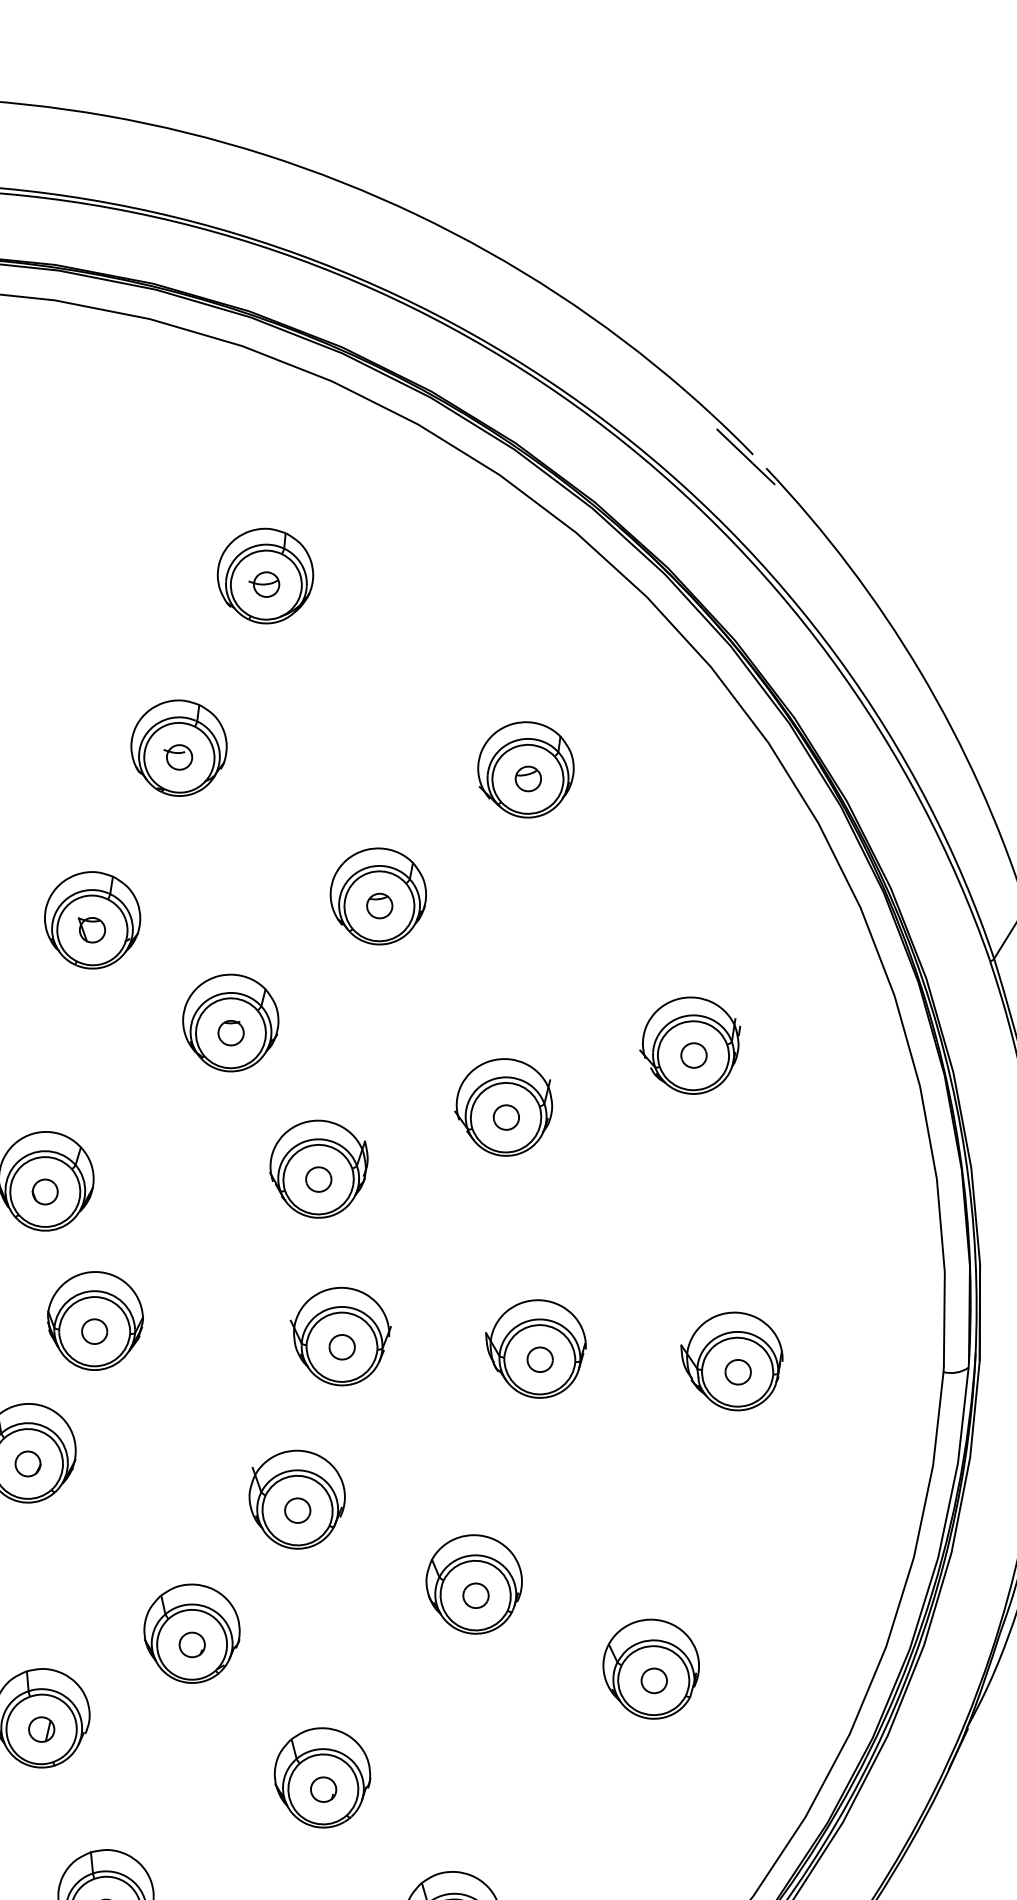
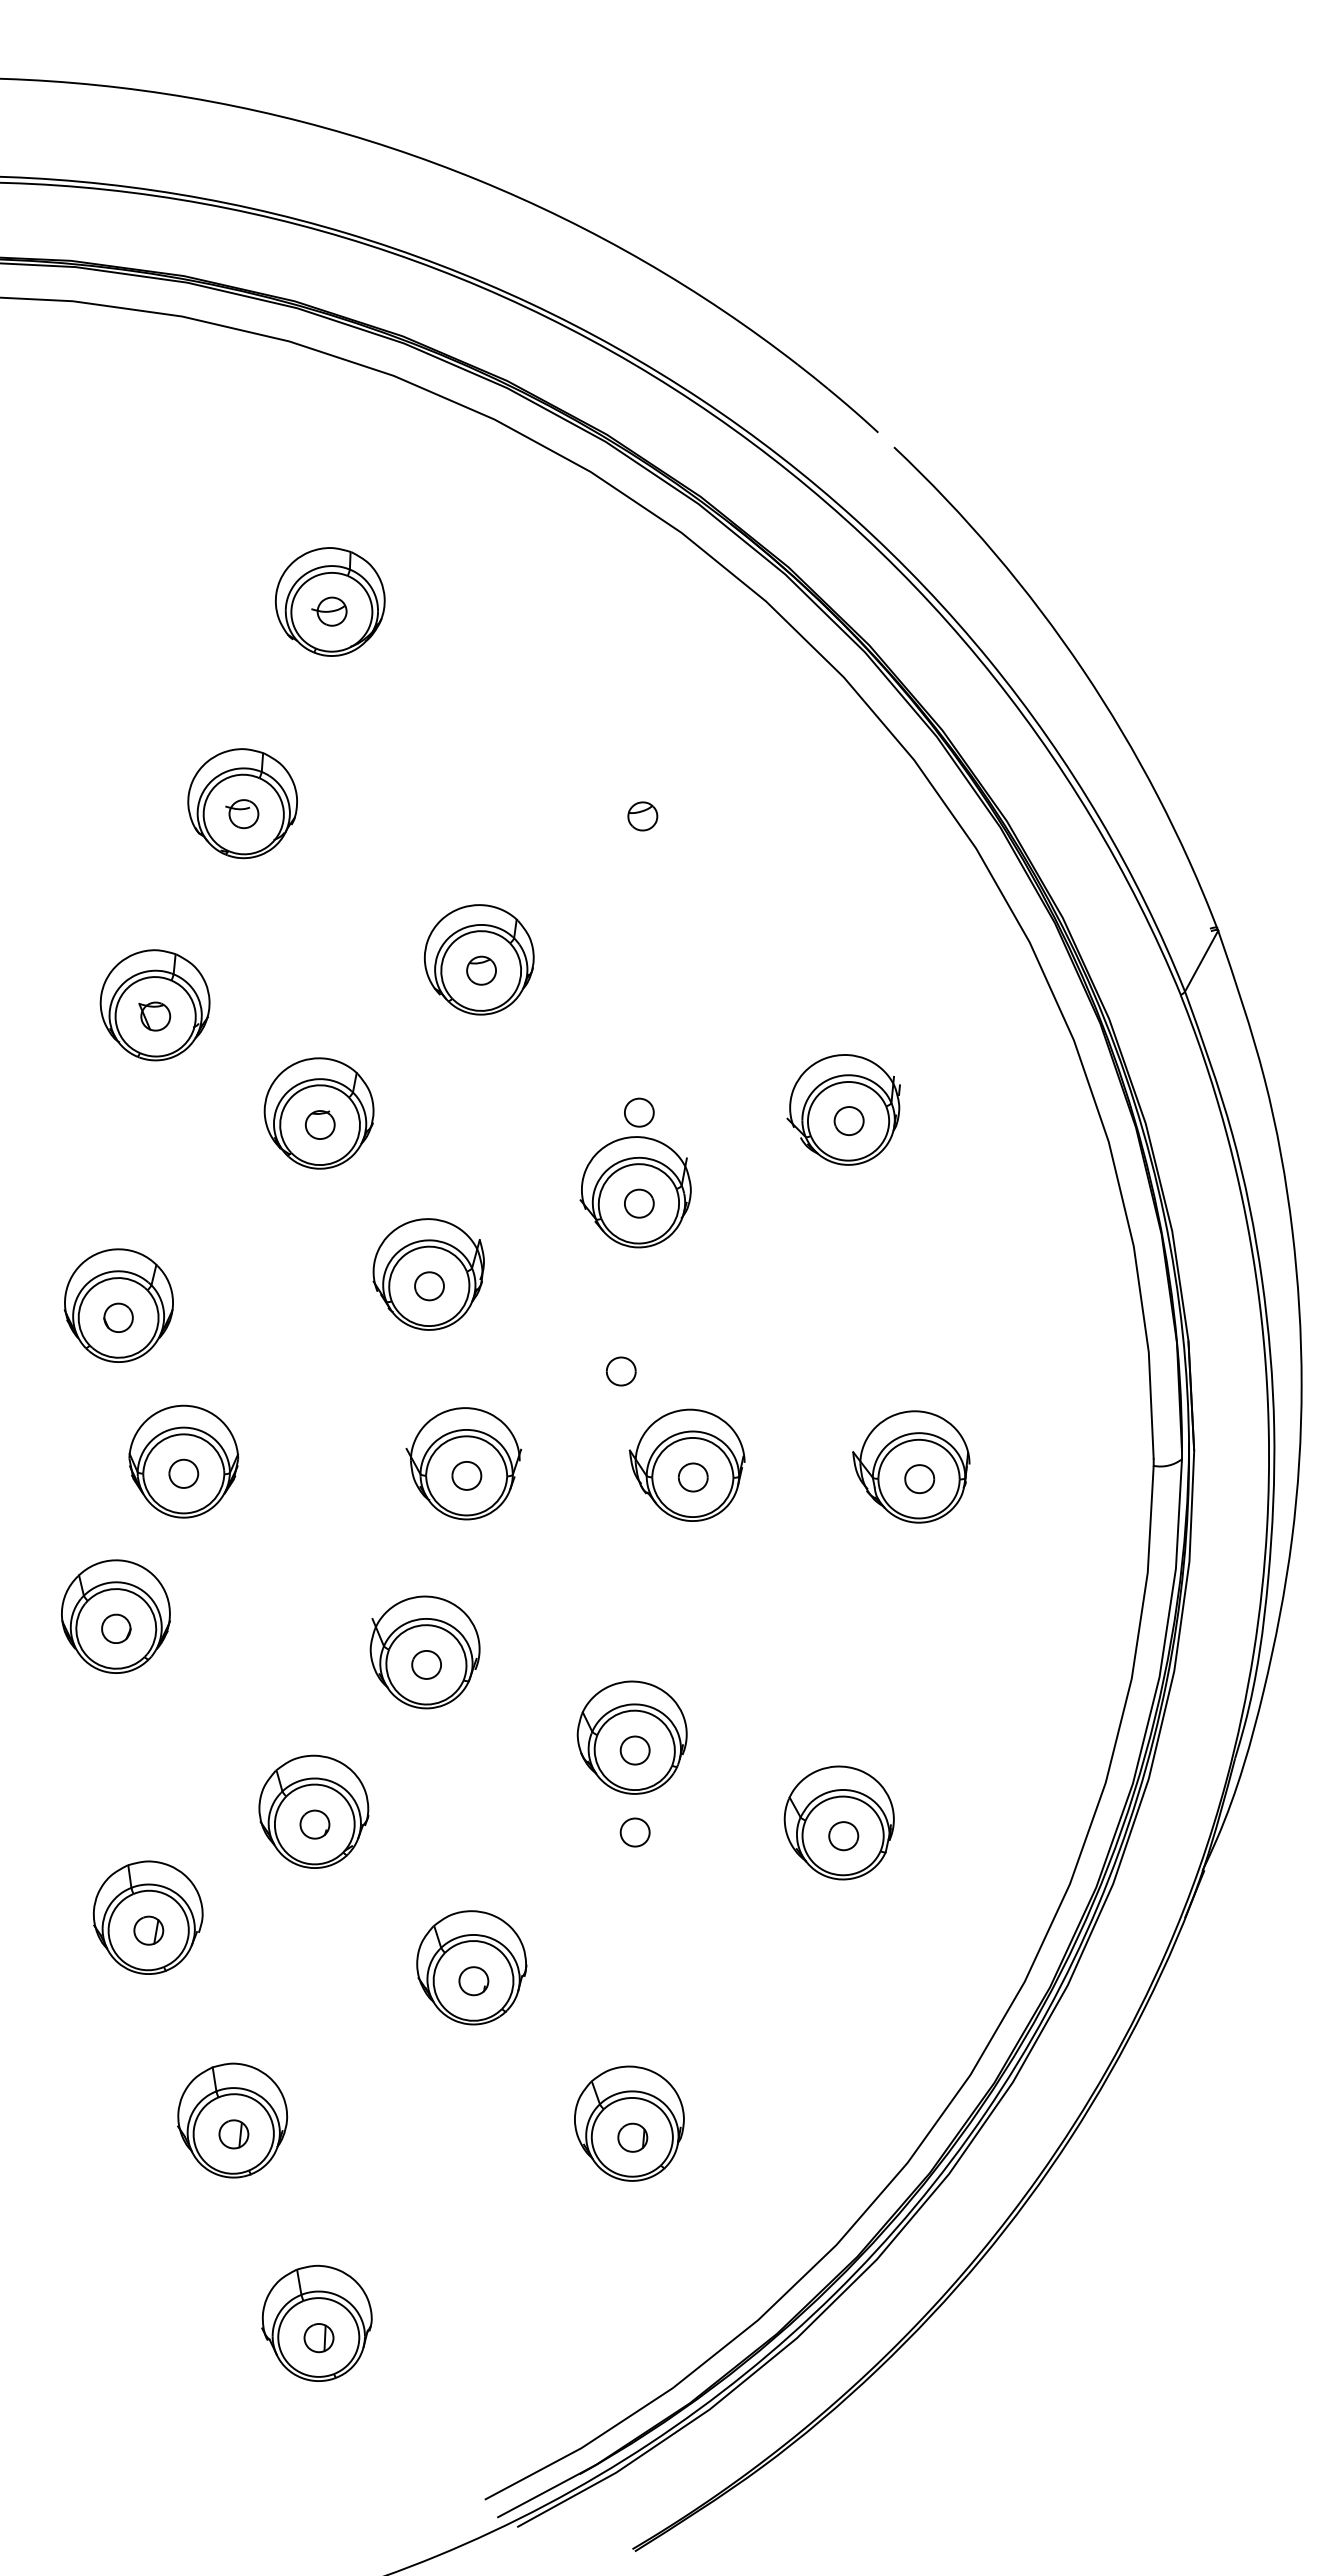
line: (745, 456) -> (869, 435), removed
part: (525, 770) -> (639, 806), removed
part: (511, 1037) -> (639, 1112), added
part: (482, 1263) -> (621, 1371), added
part: (471, 1667) -> (634, 1832), added

